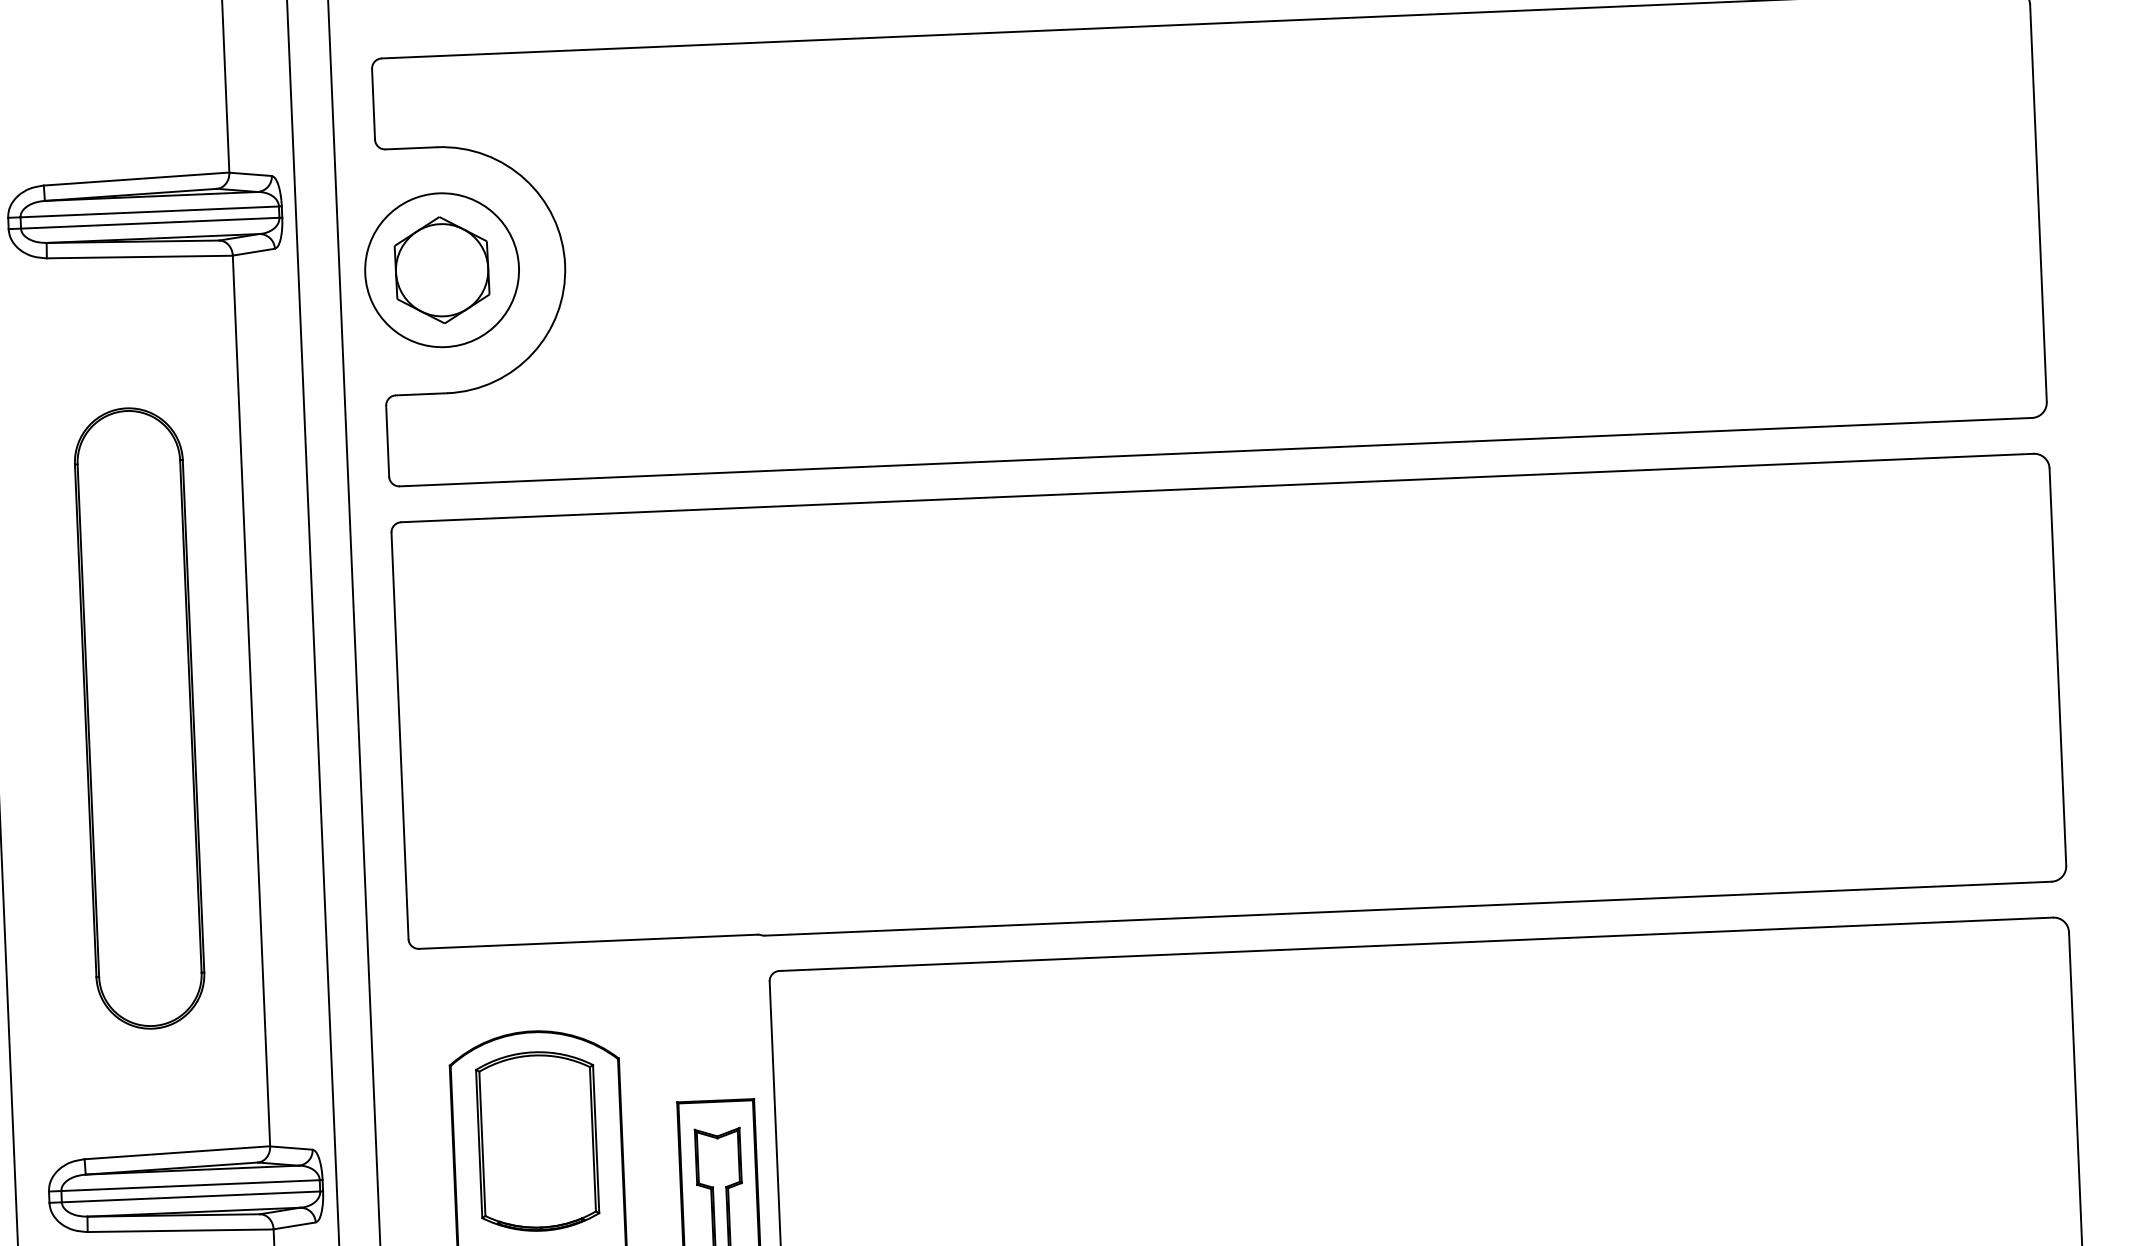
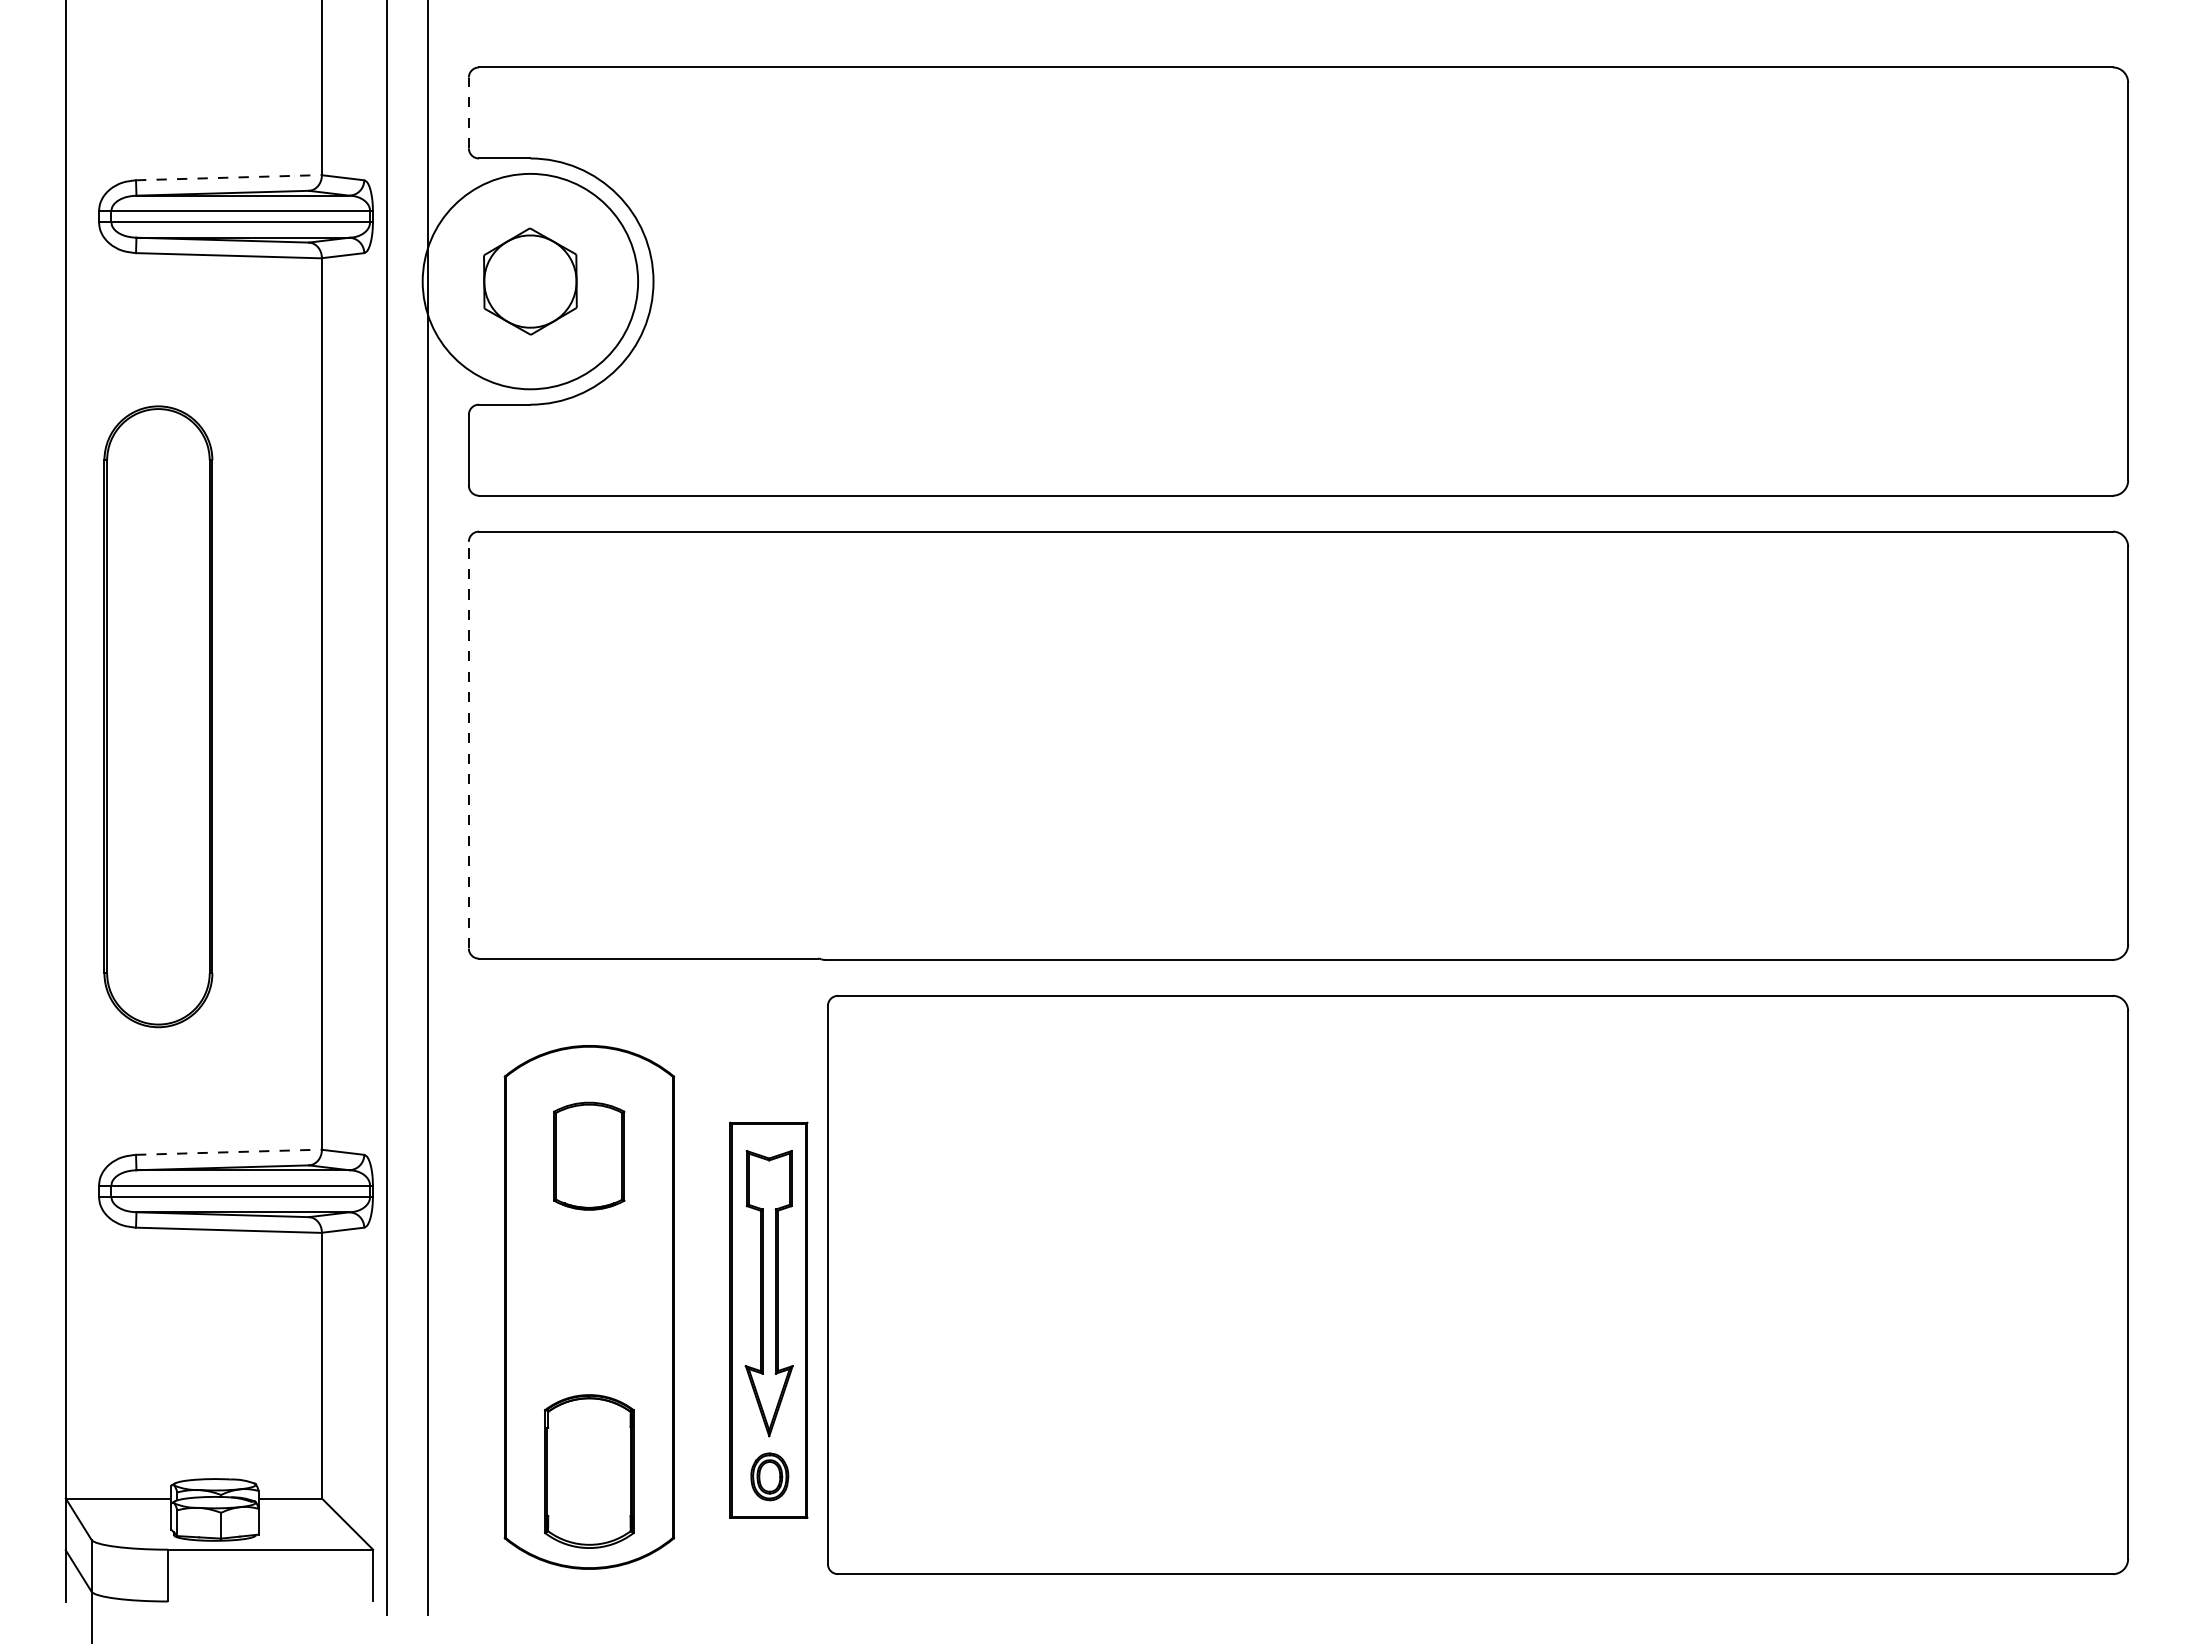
line: (373, 103) -> (468, 112), solid -> dashed
line: (136, 178) -> (228, 177), solid -> dashed
circle: (442, 270) -> (530, 281), size x1.4
part: (139, 718) -> (158, 716), moved
line: (399, 735) -> (468, 744), solid -> dashed
part: (536, 1141) -> (588, 1156), size x0.6
line: (176, 1153) -> (228, 1152), solid -> dashed

